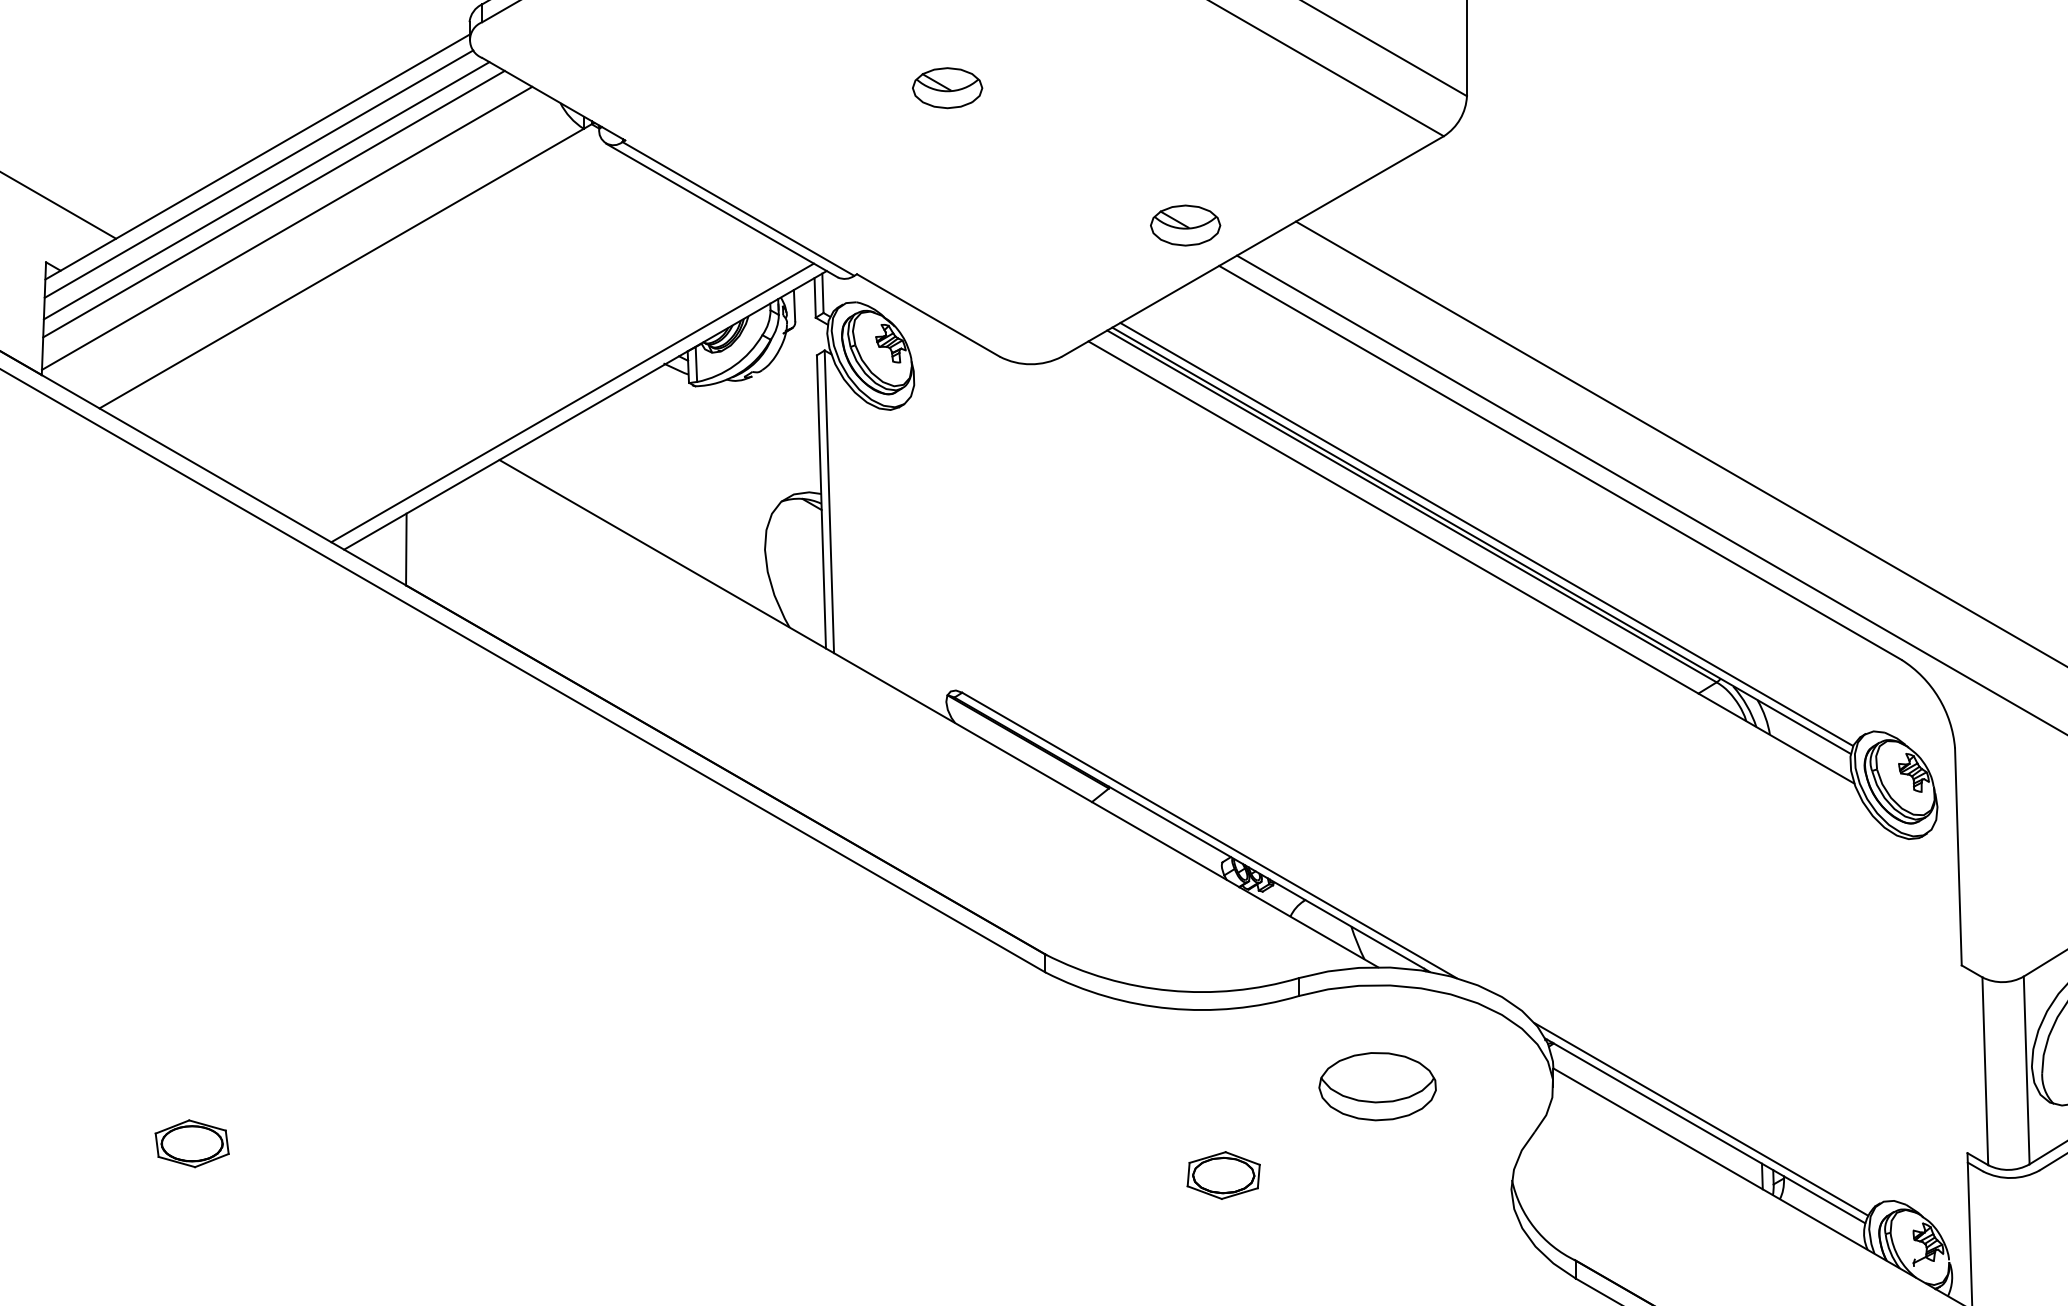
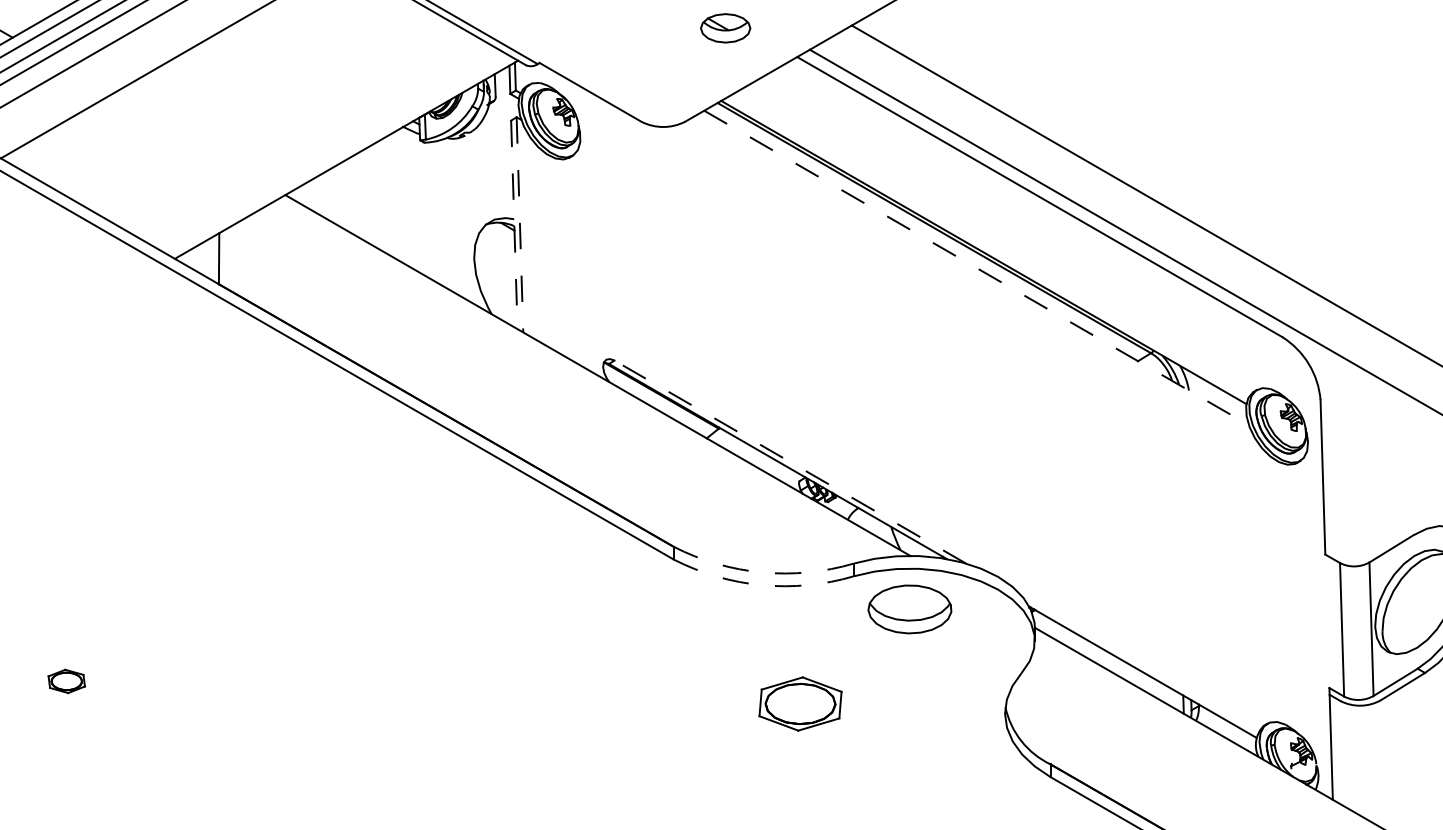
part: (1185, 225) -> (725, 28), moved
line: (572, 402) -> (337, 154), removed
line: (821, 501) -> (514, 224), solid -> dashed
line: (829, 502) -> (520, 225), solid -> dashed
line: (1486, 534) -> (987, 248), removed
line: (1471, 562) -> (976, 267), solid -> dashed
line: (1208, 835) -> (789, 462), solid -> dashed
arc: (1169, 990) -> (761, 572), solid -> dashed
arc: (1169, 1008) -> (761, 585), solid -> dashed
part: (1377, 1086) -> (909, 609), moved
line: (1700, 1119) -> (1139, 664), removed
part: (191, 1143) -> (66, 681), size x0.7
part: (1223, 1175) -> (800, 703), size x1.6

